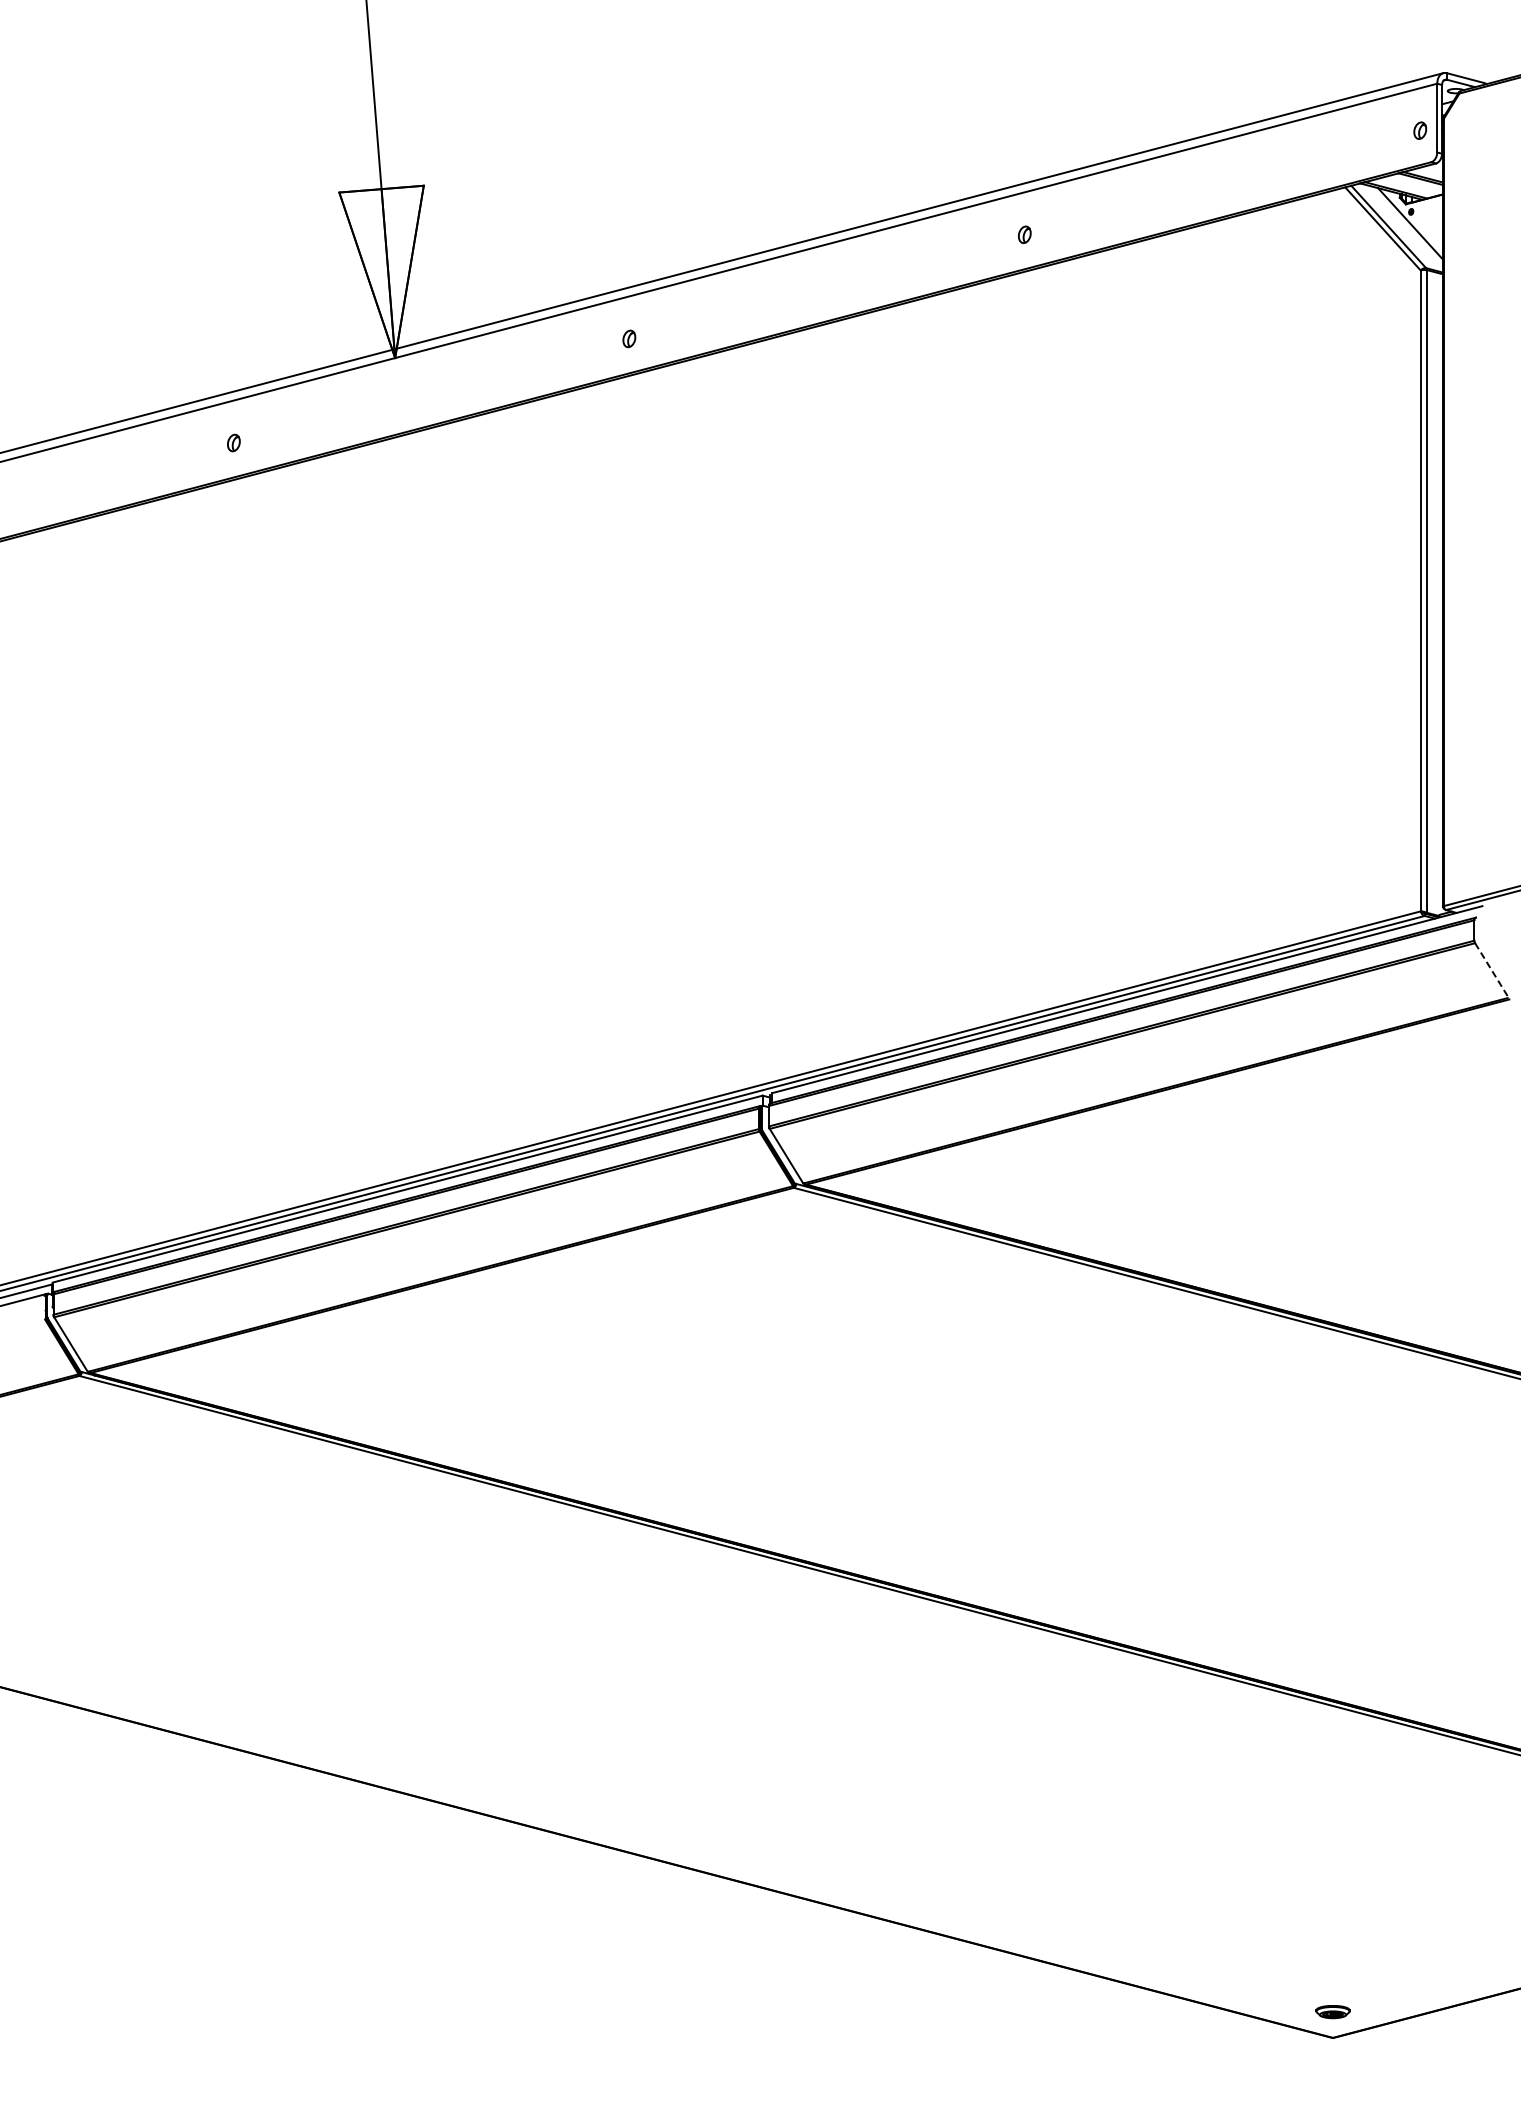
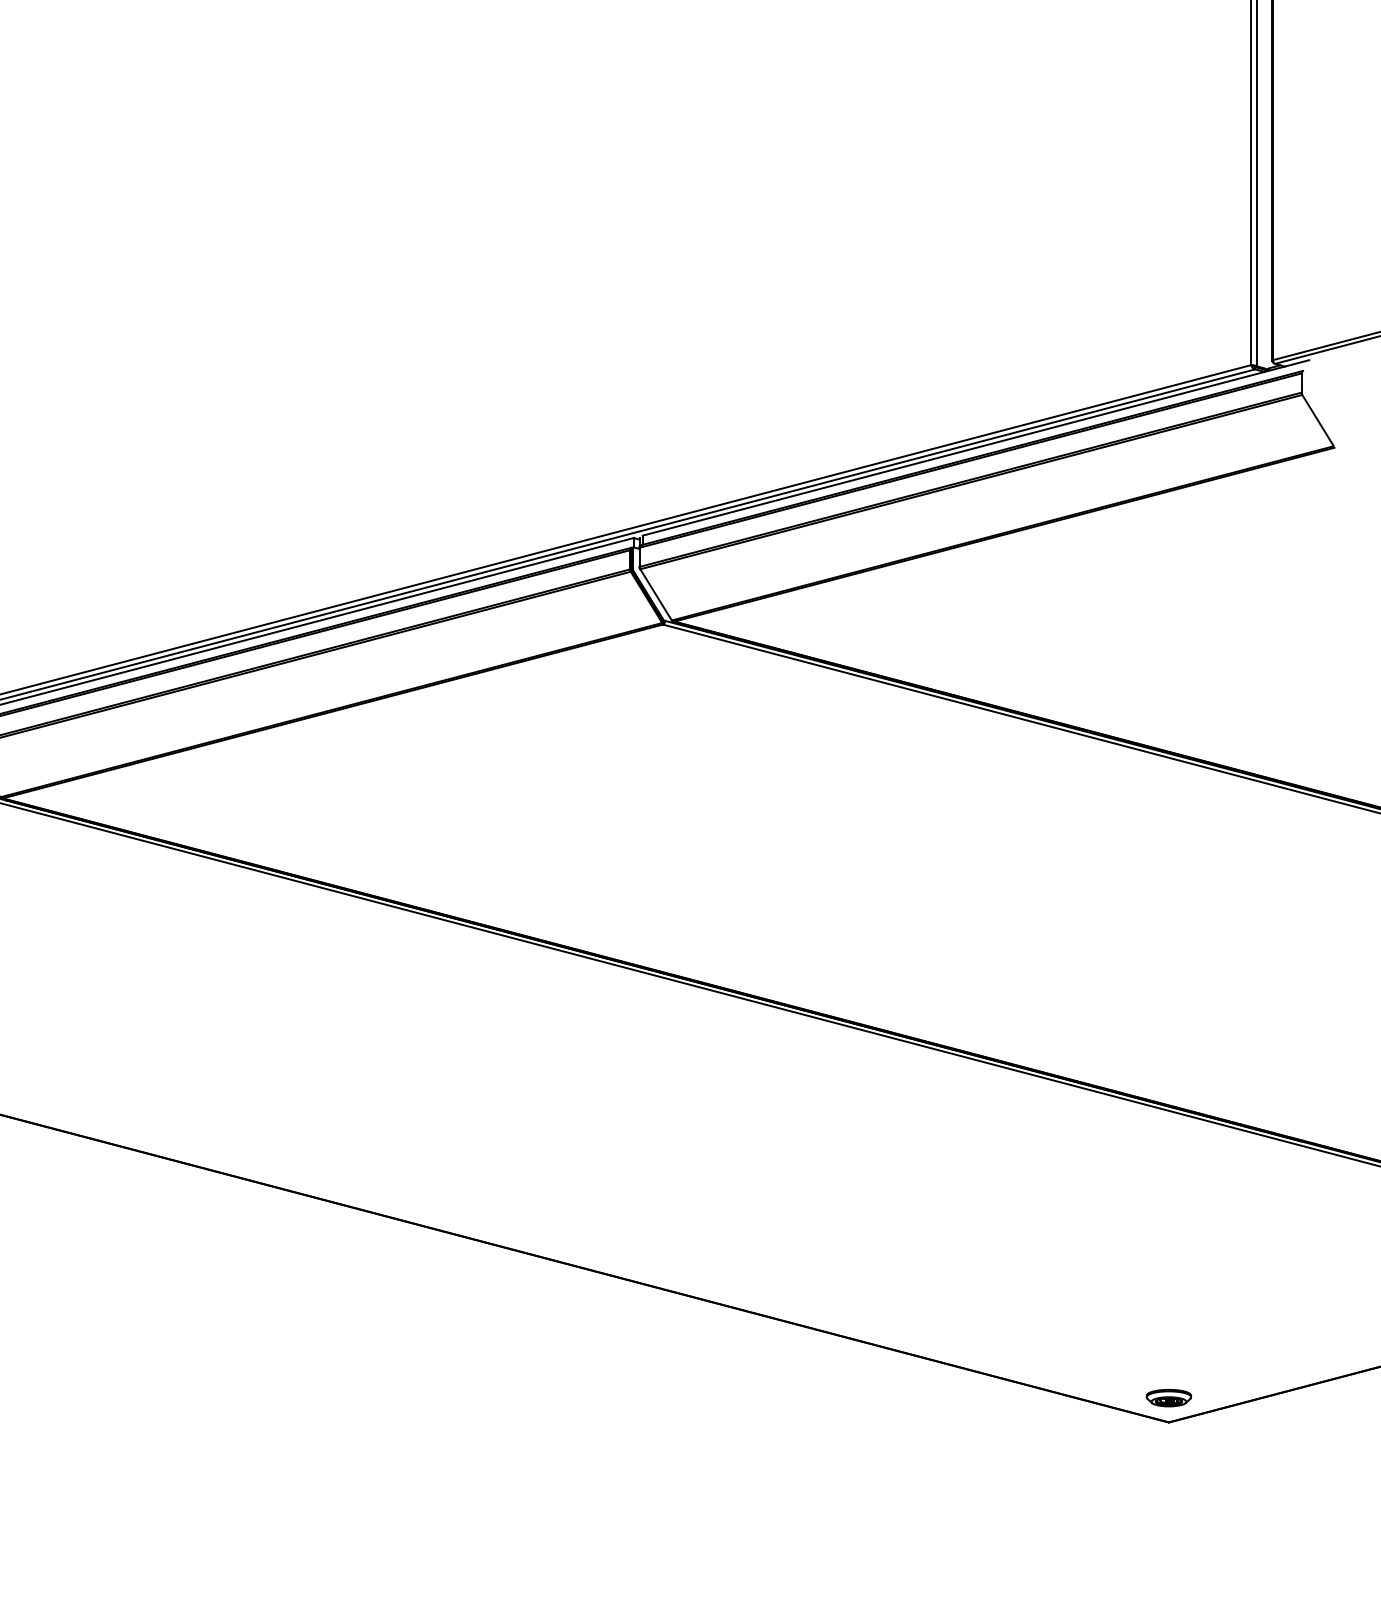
line: (1491, 970) -> (1317, 420), dashed -> solid
part: (1332, 2011) -> (1168, 1397), size x1.43

